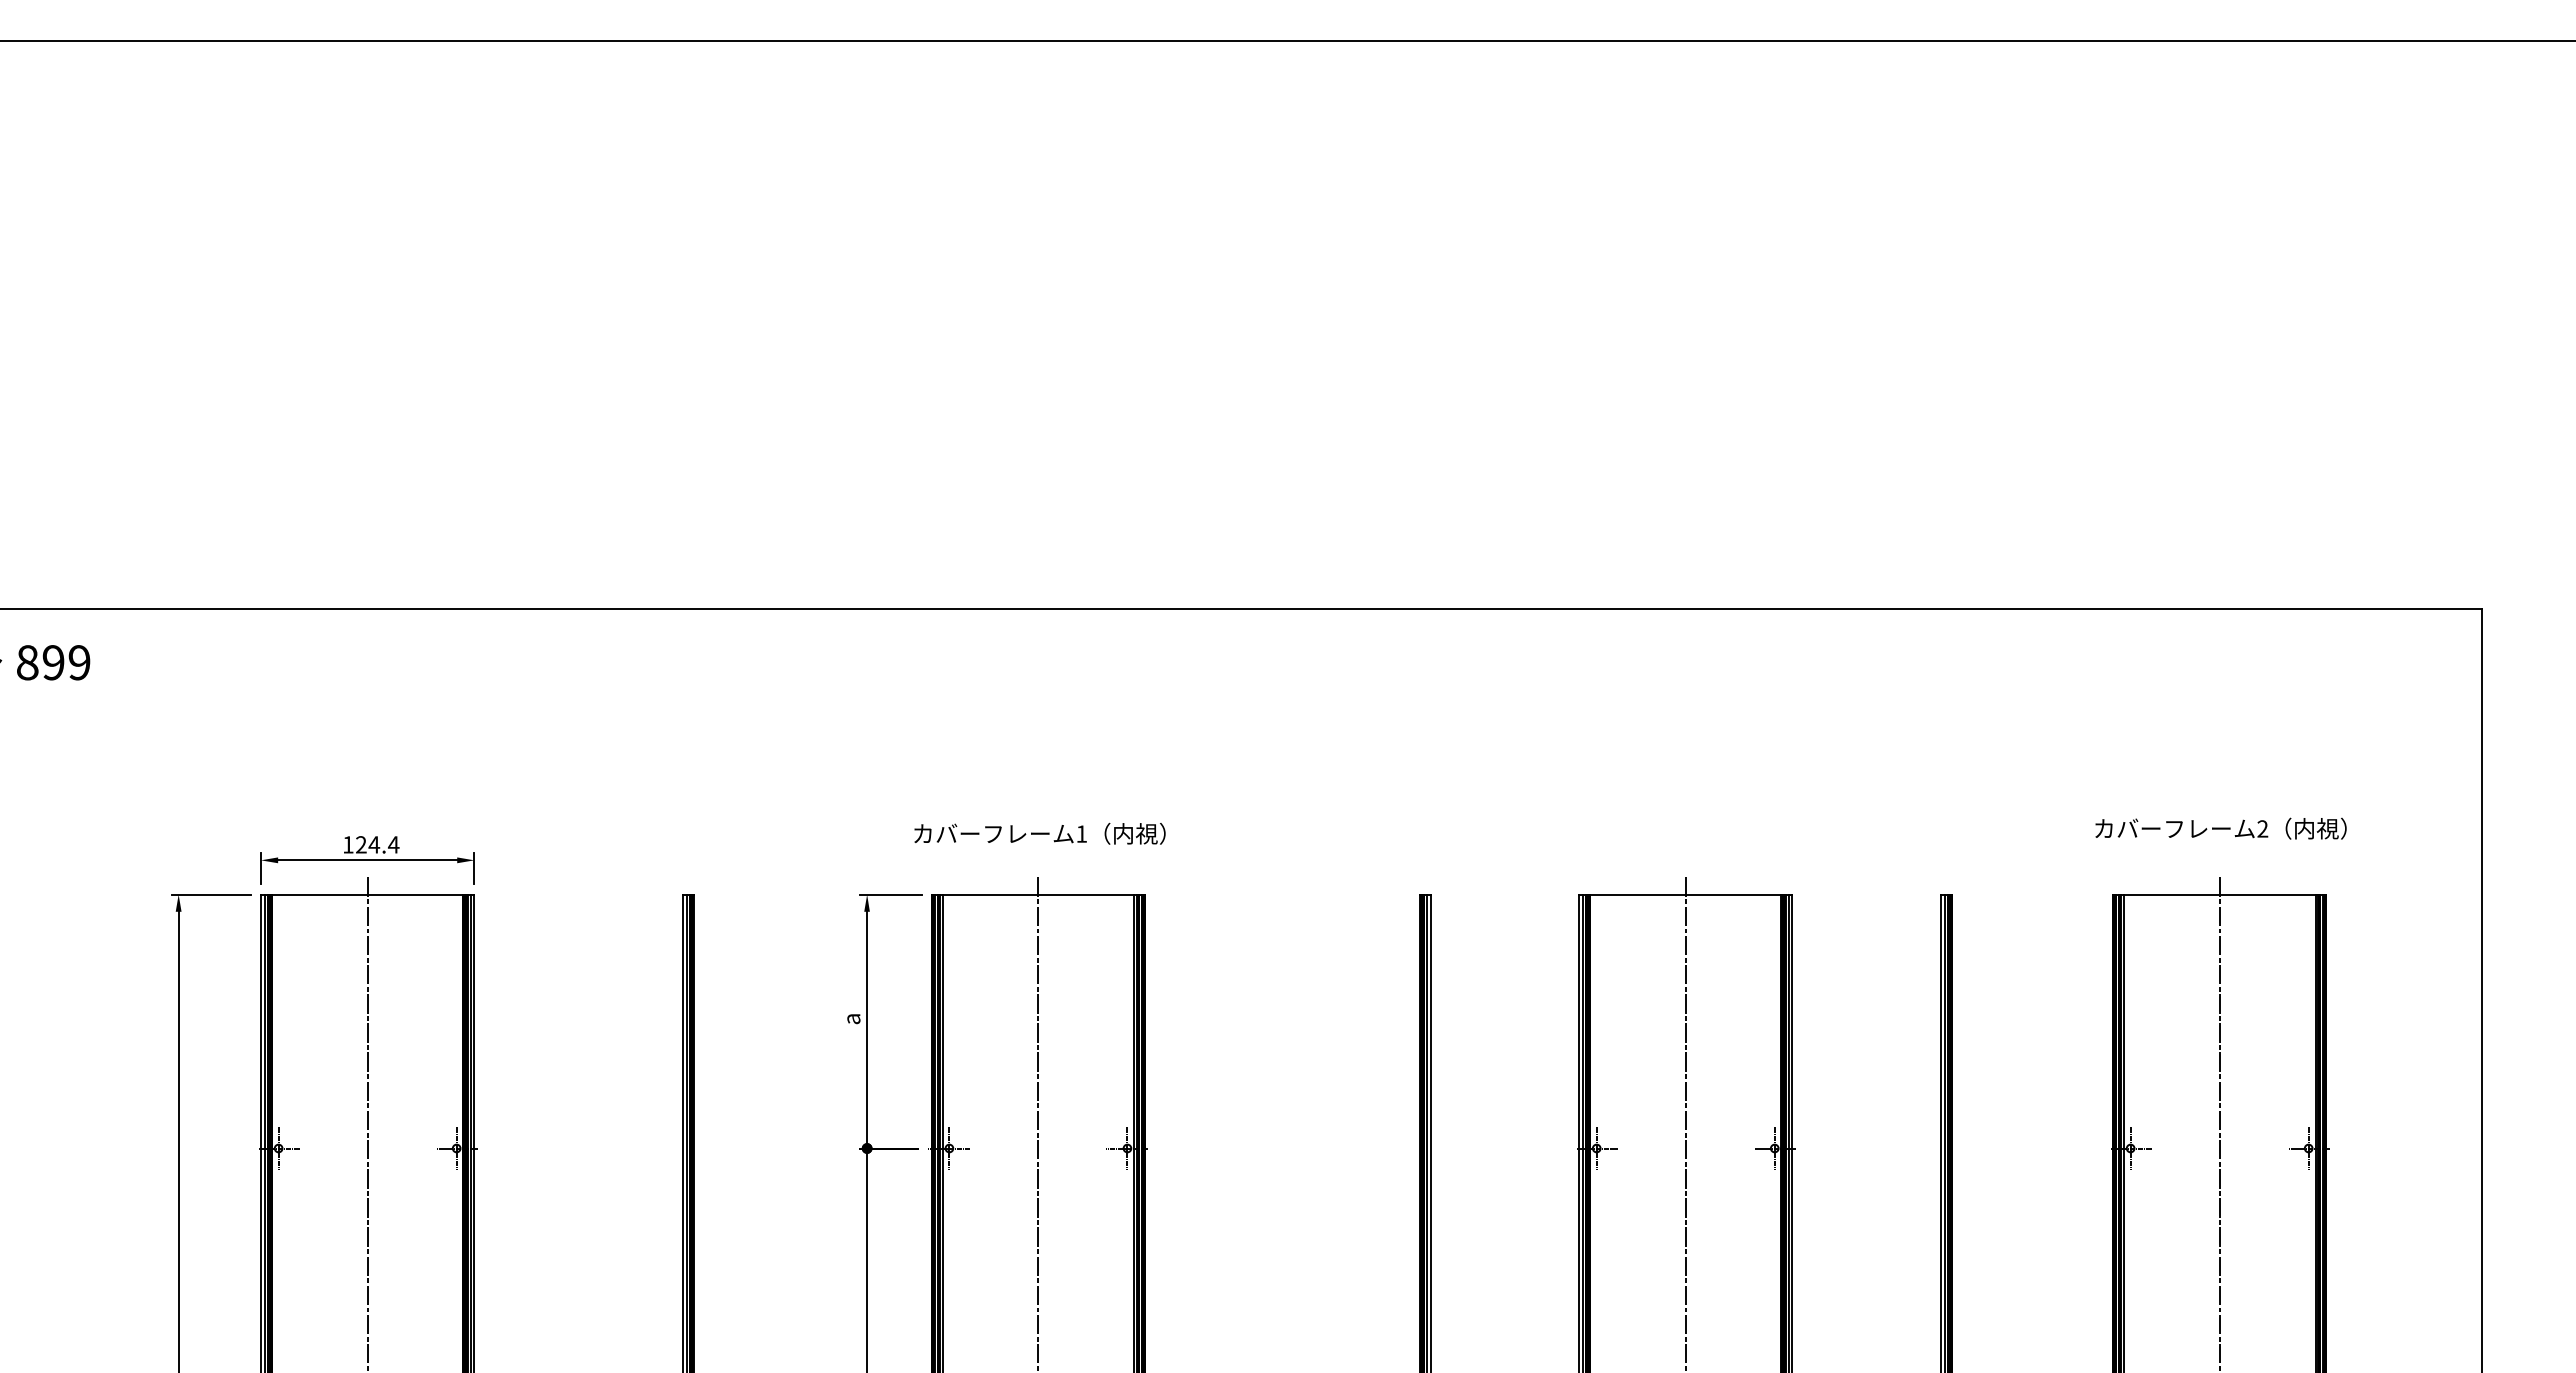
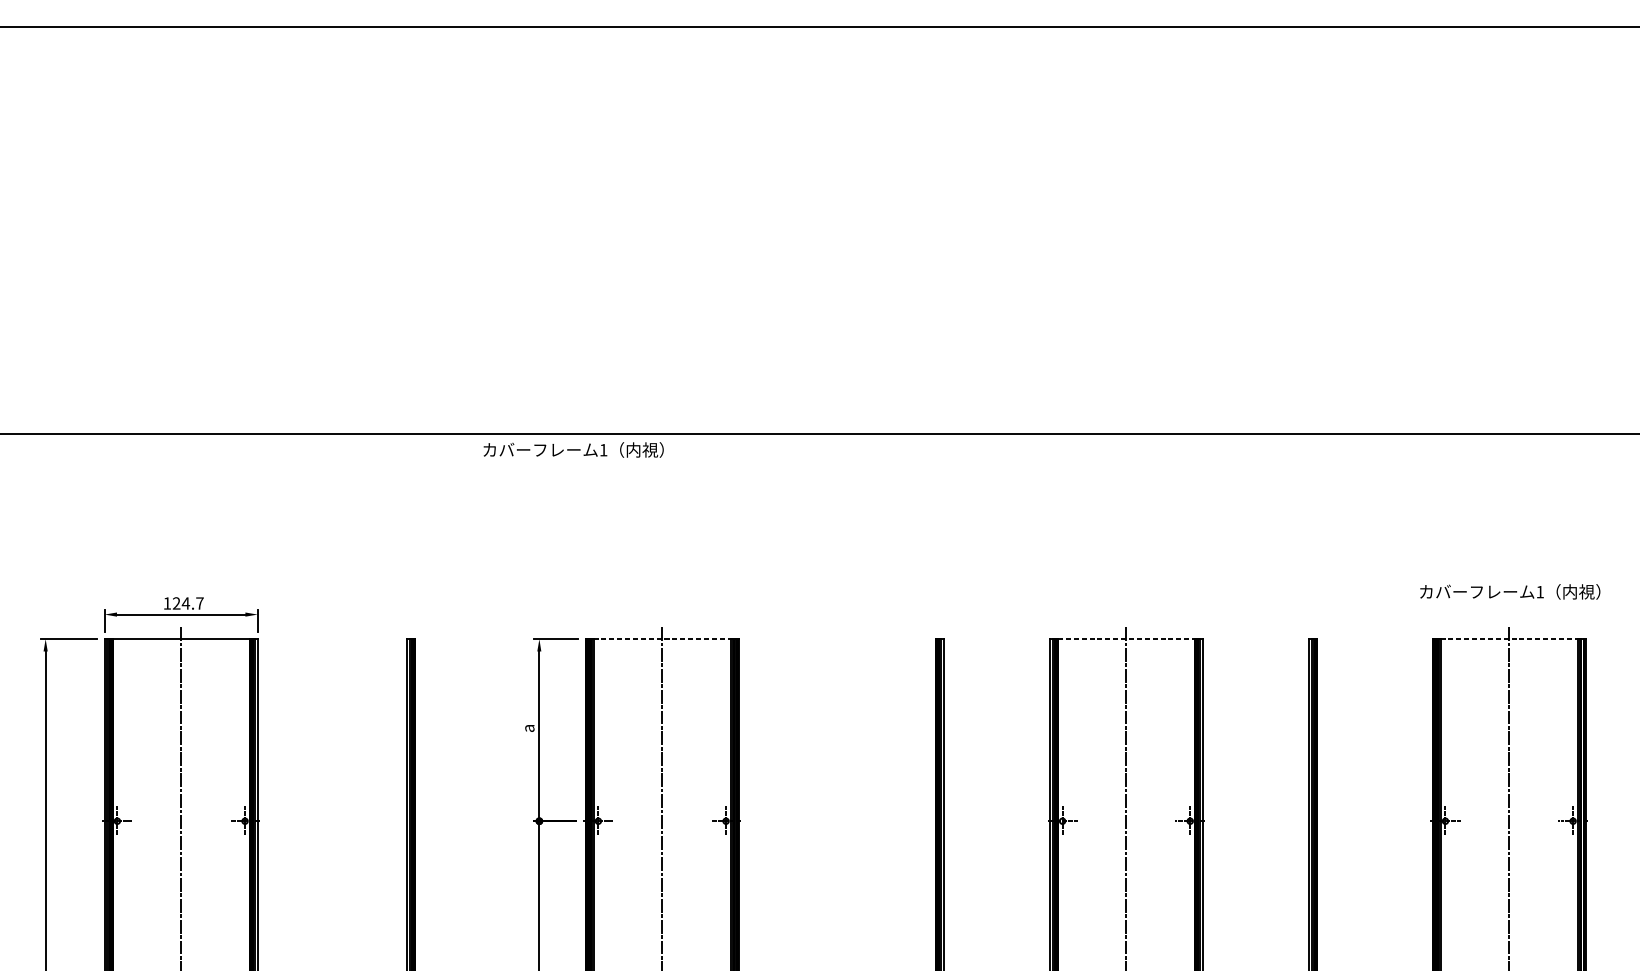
text: (2262, 828) -> (1539, 591), 2 -> 1
text: (1039, 833) -> (573, 449), moved
text: (393, 844) -> (199, 603), 124.4 -> 124.7
line: (1038, 894) -> (662, 639), solid -> dashed
line: (1686, 894) -> (1126, 639), solid -> dashed
line: (2219, 894) -> (1509, 639), solid -> dashed

